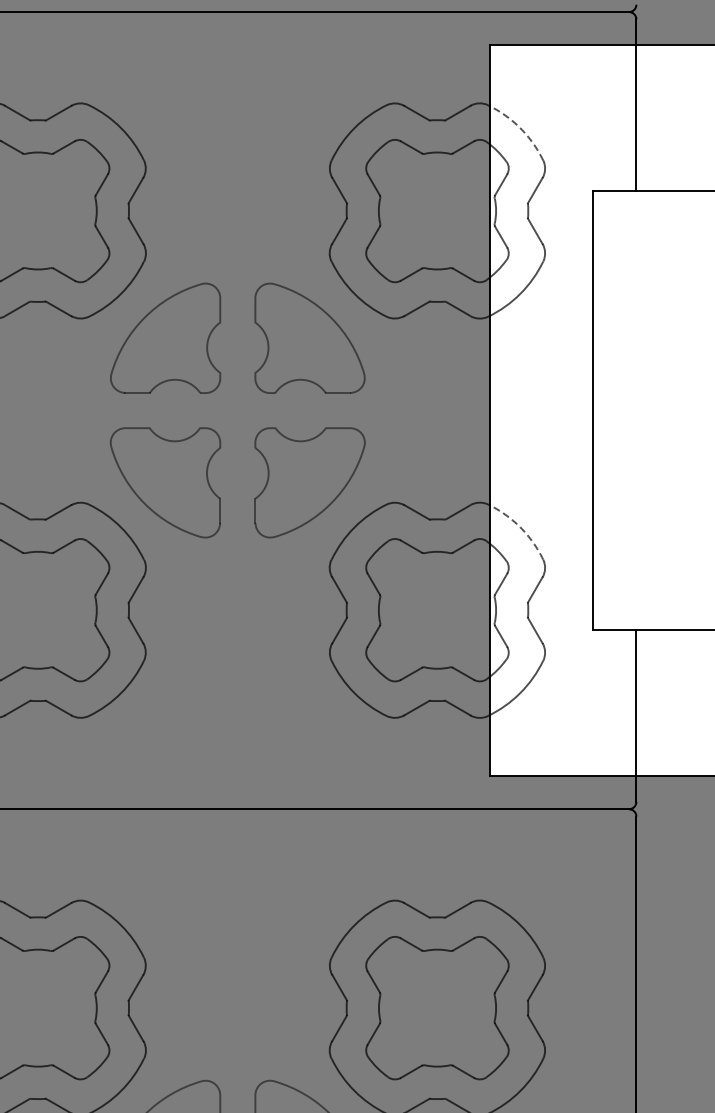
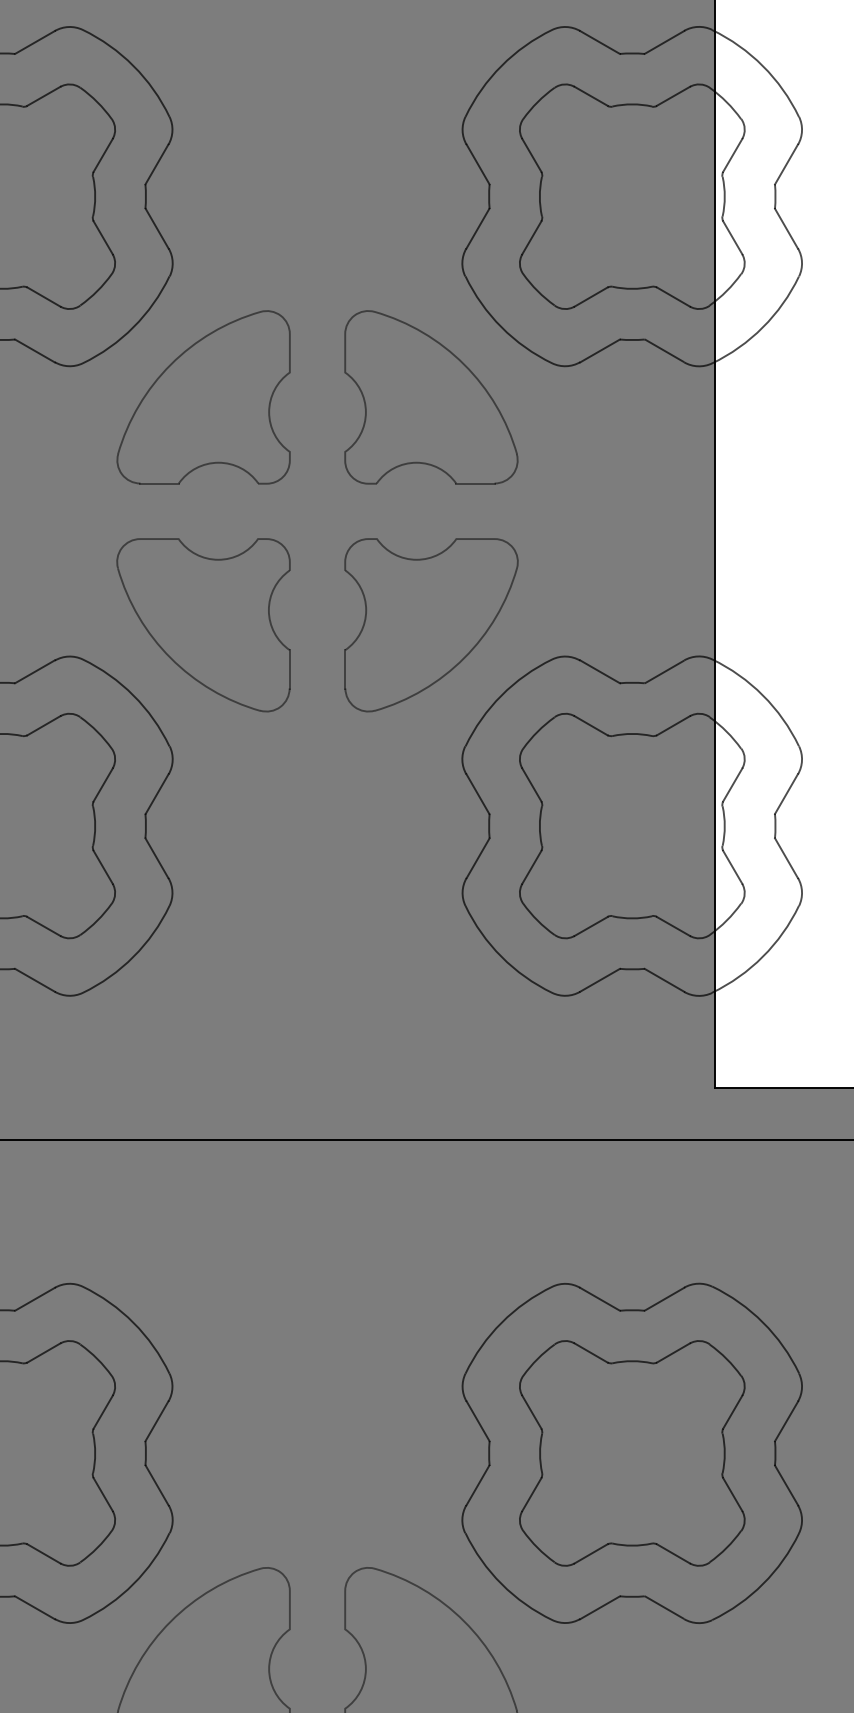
arc: (520, 128) -> (763, 66), dashed -> solid
arc: (520, 527) -> (763, 695), dashed -> solid

